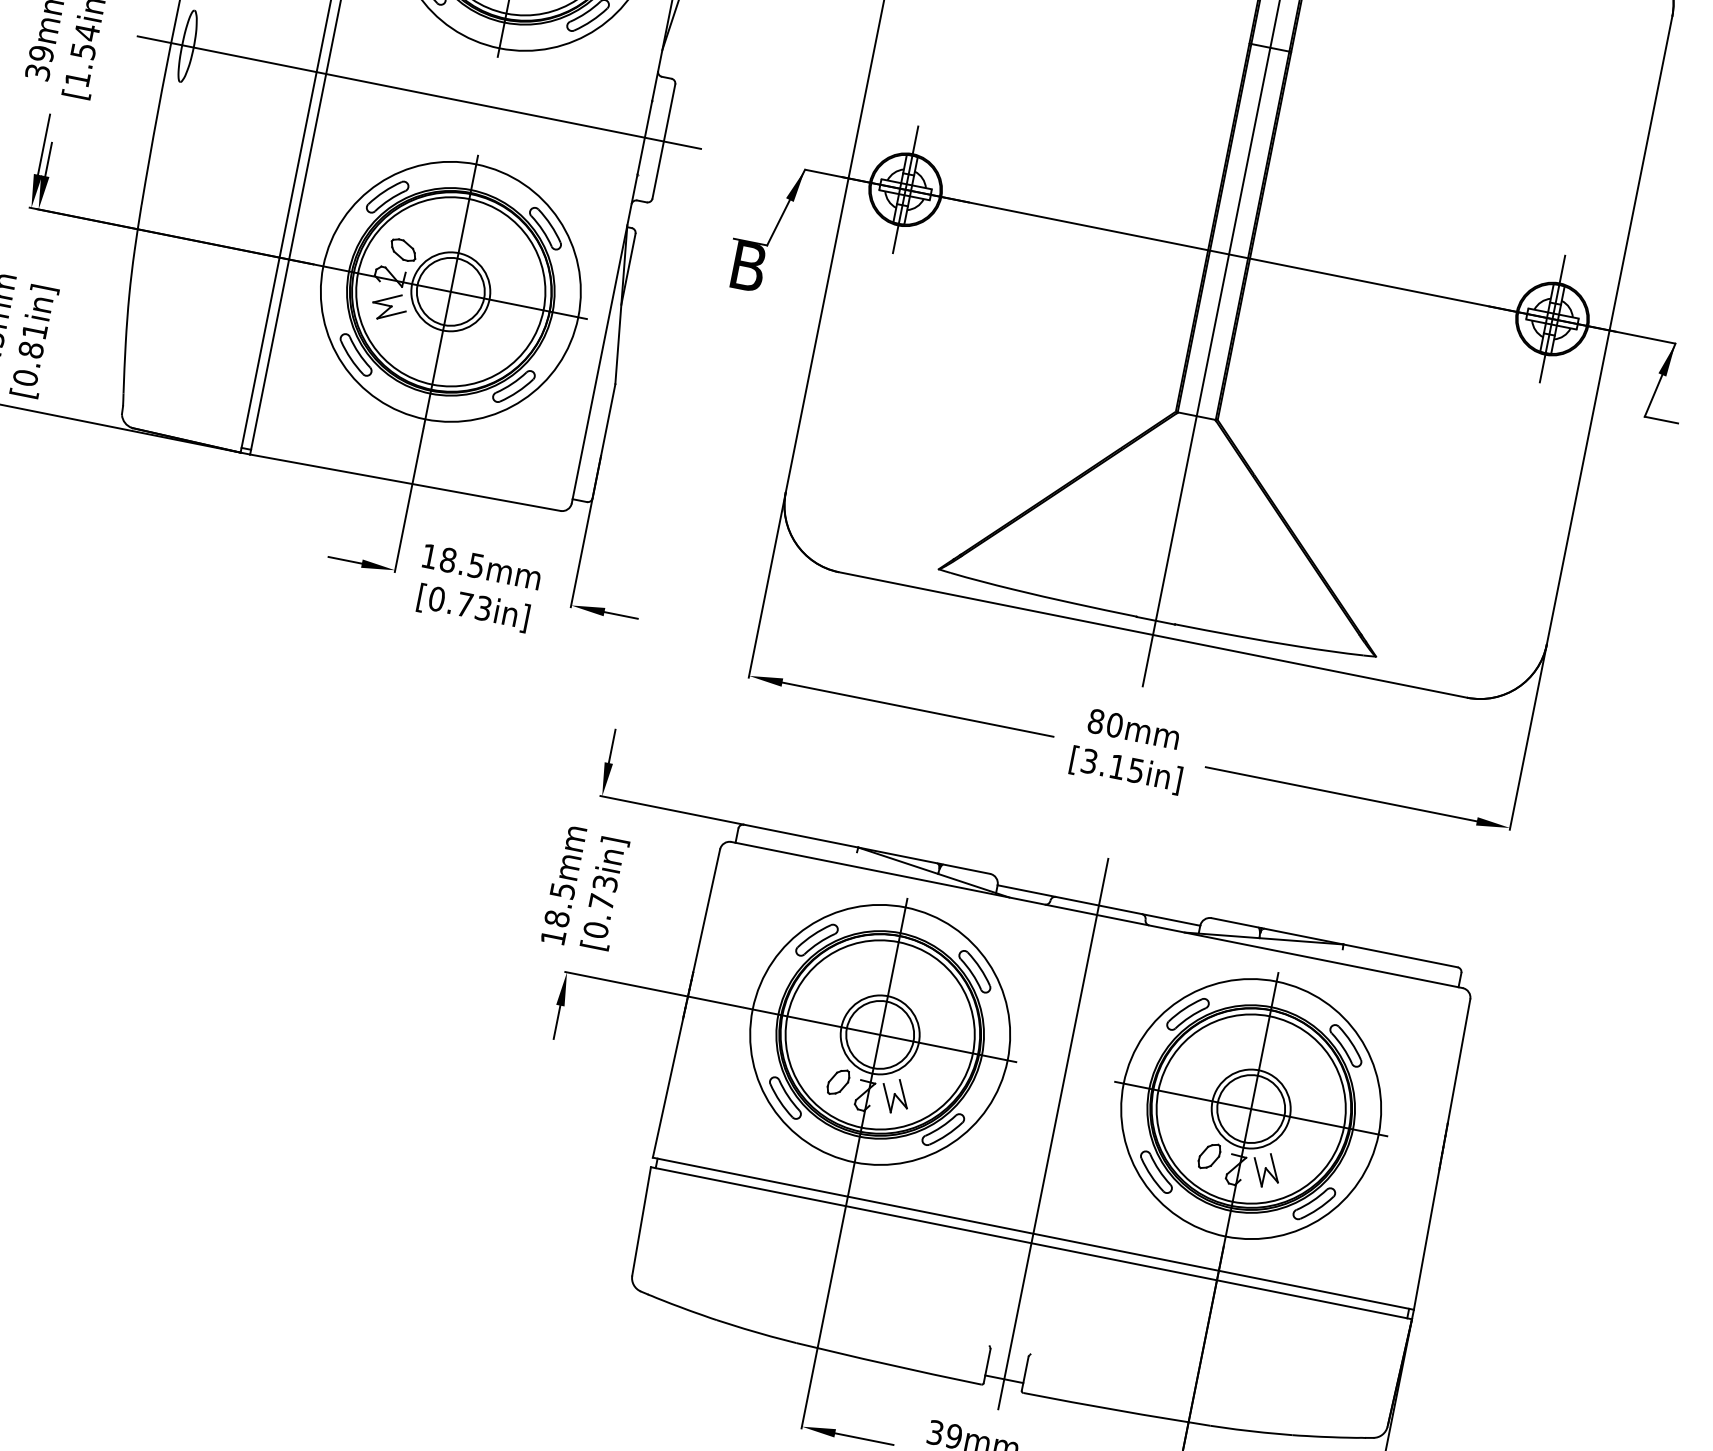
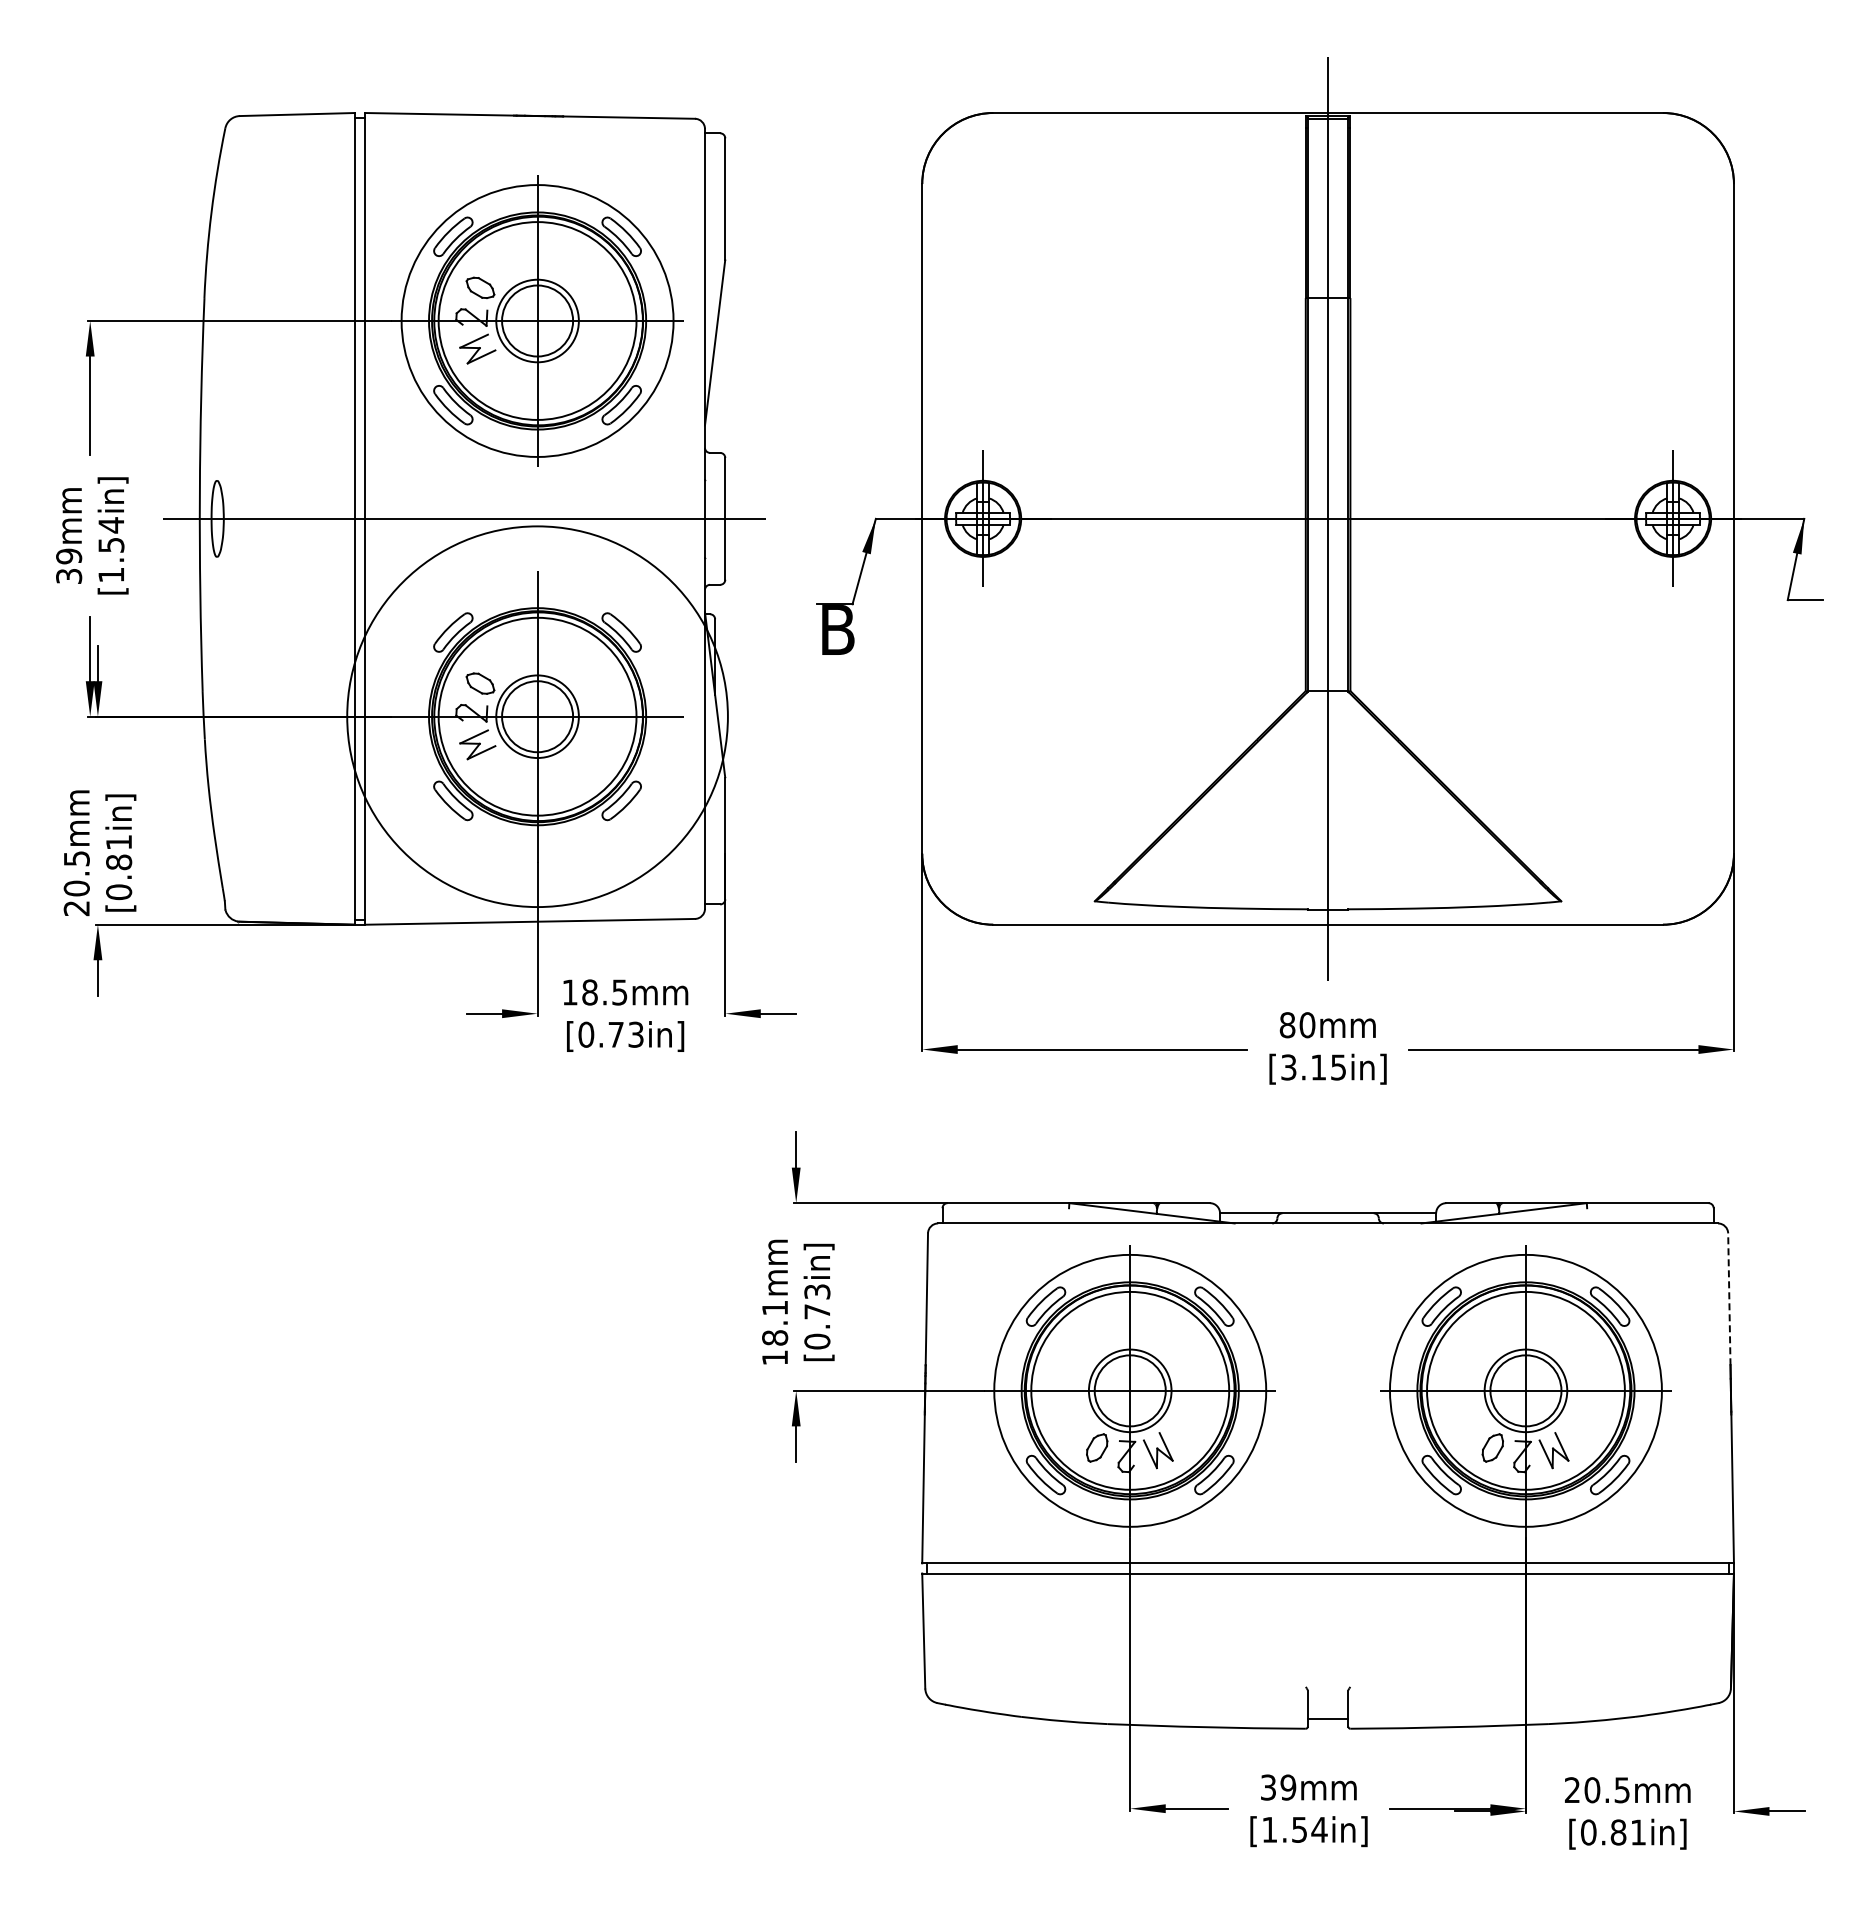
circle: (450, 291) -> (537, 716), size x1.4
text: (563, 890) -> (775, 1307), 18.5mm -> 18.1mm
line: (1459, 1061) -> (1729, 1299), solid -> dashed
line: (1053, 1133) -> (1328, 1456), removed

